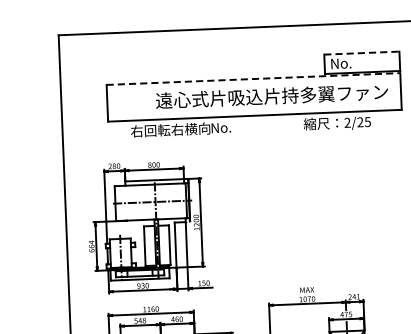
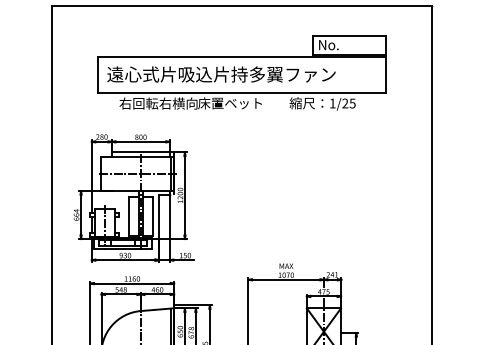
line: (361, 53) -> (349, 35), dashed -> solid
line: (253, 78) -> (242, 56), dashed -> solid
text: (271, 96) -> (221, 74), moved
text: (347, 122) -> (332, 103), 2/25 -> 1/25
text: (242, 127) -> (229, 103), No. -> 床置ベット

